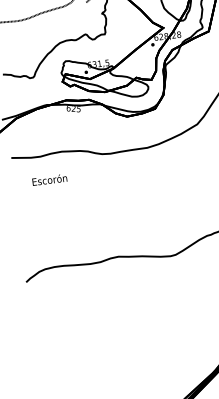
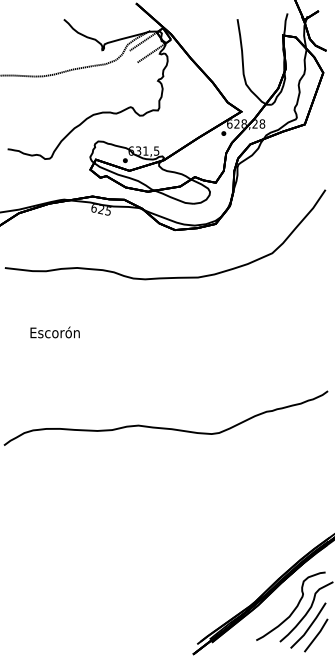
text: (49, 179) -> (54, 332), moved

